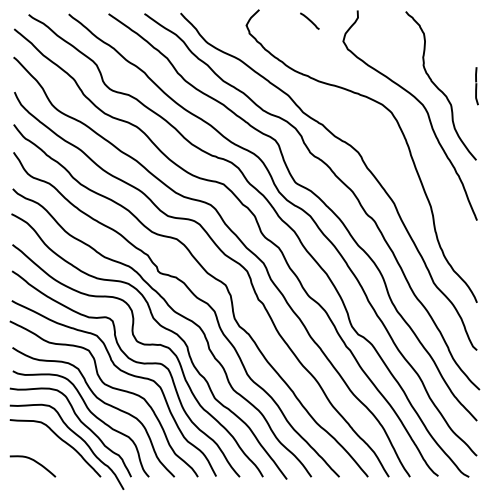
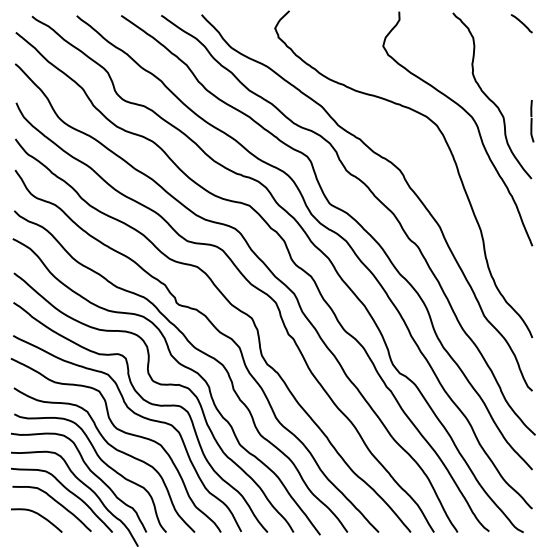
curve: (309, 21) -> (521, 23), moved
part: (477, 86) -> (532, 121), moved
curve: (48, 449) -> (54, 501), added

